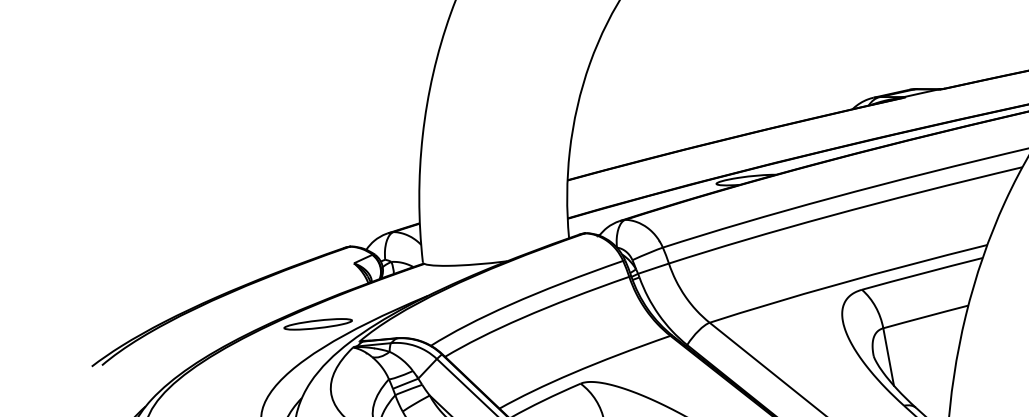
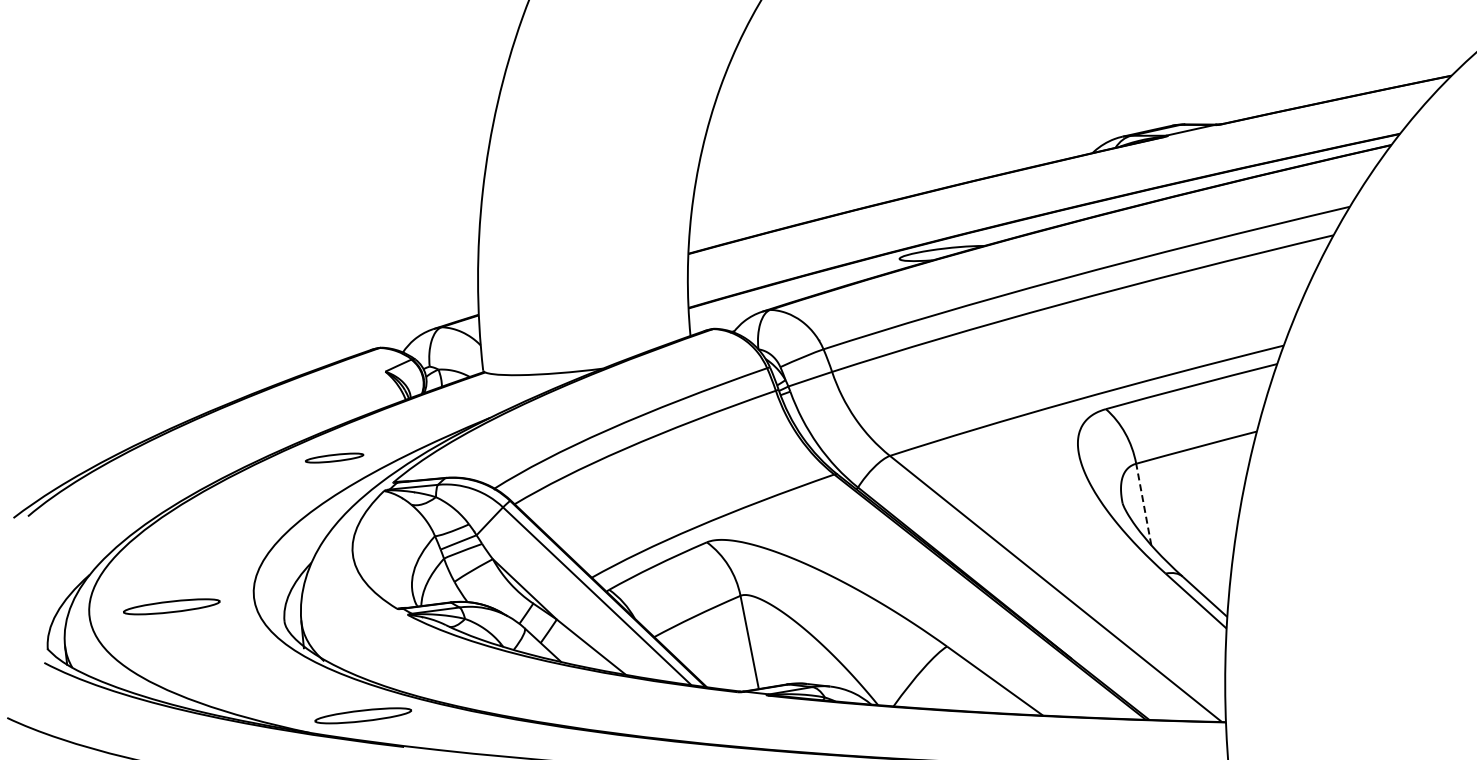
part: (318, 323) -> (334, 457), size x0.6
line: (888, 357) -> (1143, 504), solid -> dashed

